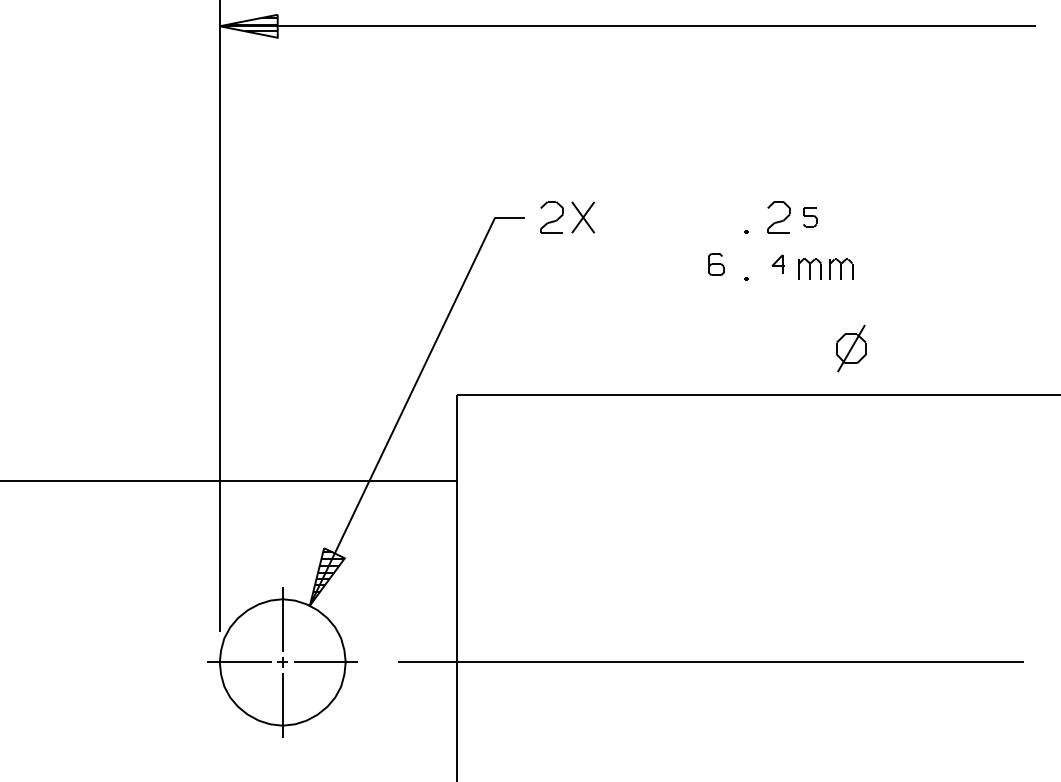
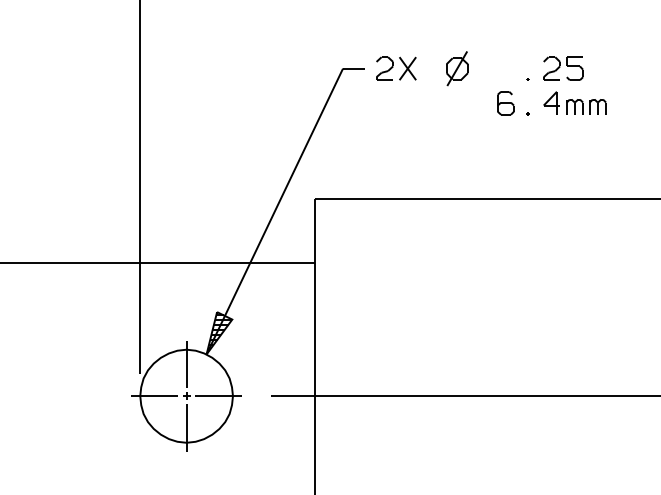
part: (809, 217) -> (574, 68), size x1.67
part: (778, 263) -> (551, 102), size x1.67
part: (715, 264) -> (505, 103), size x1.43
part: (851, 348) -> (457, 68), moved

